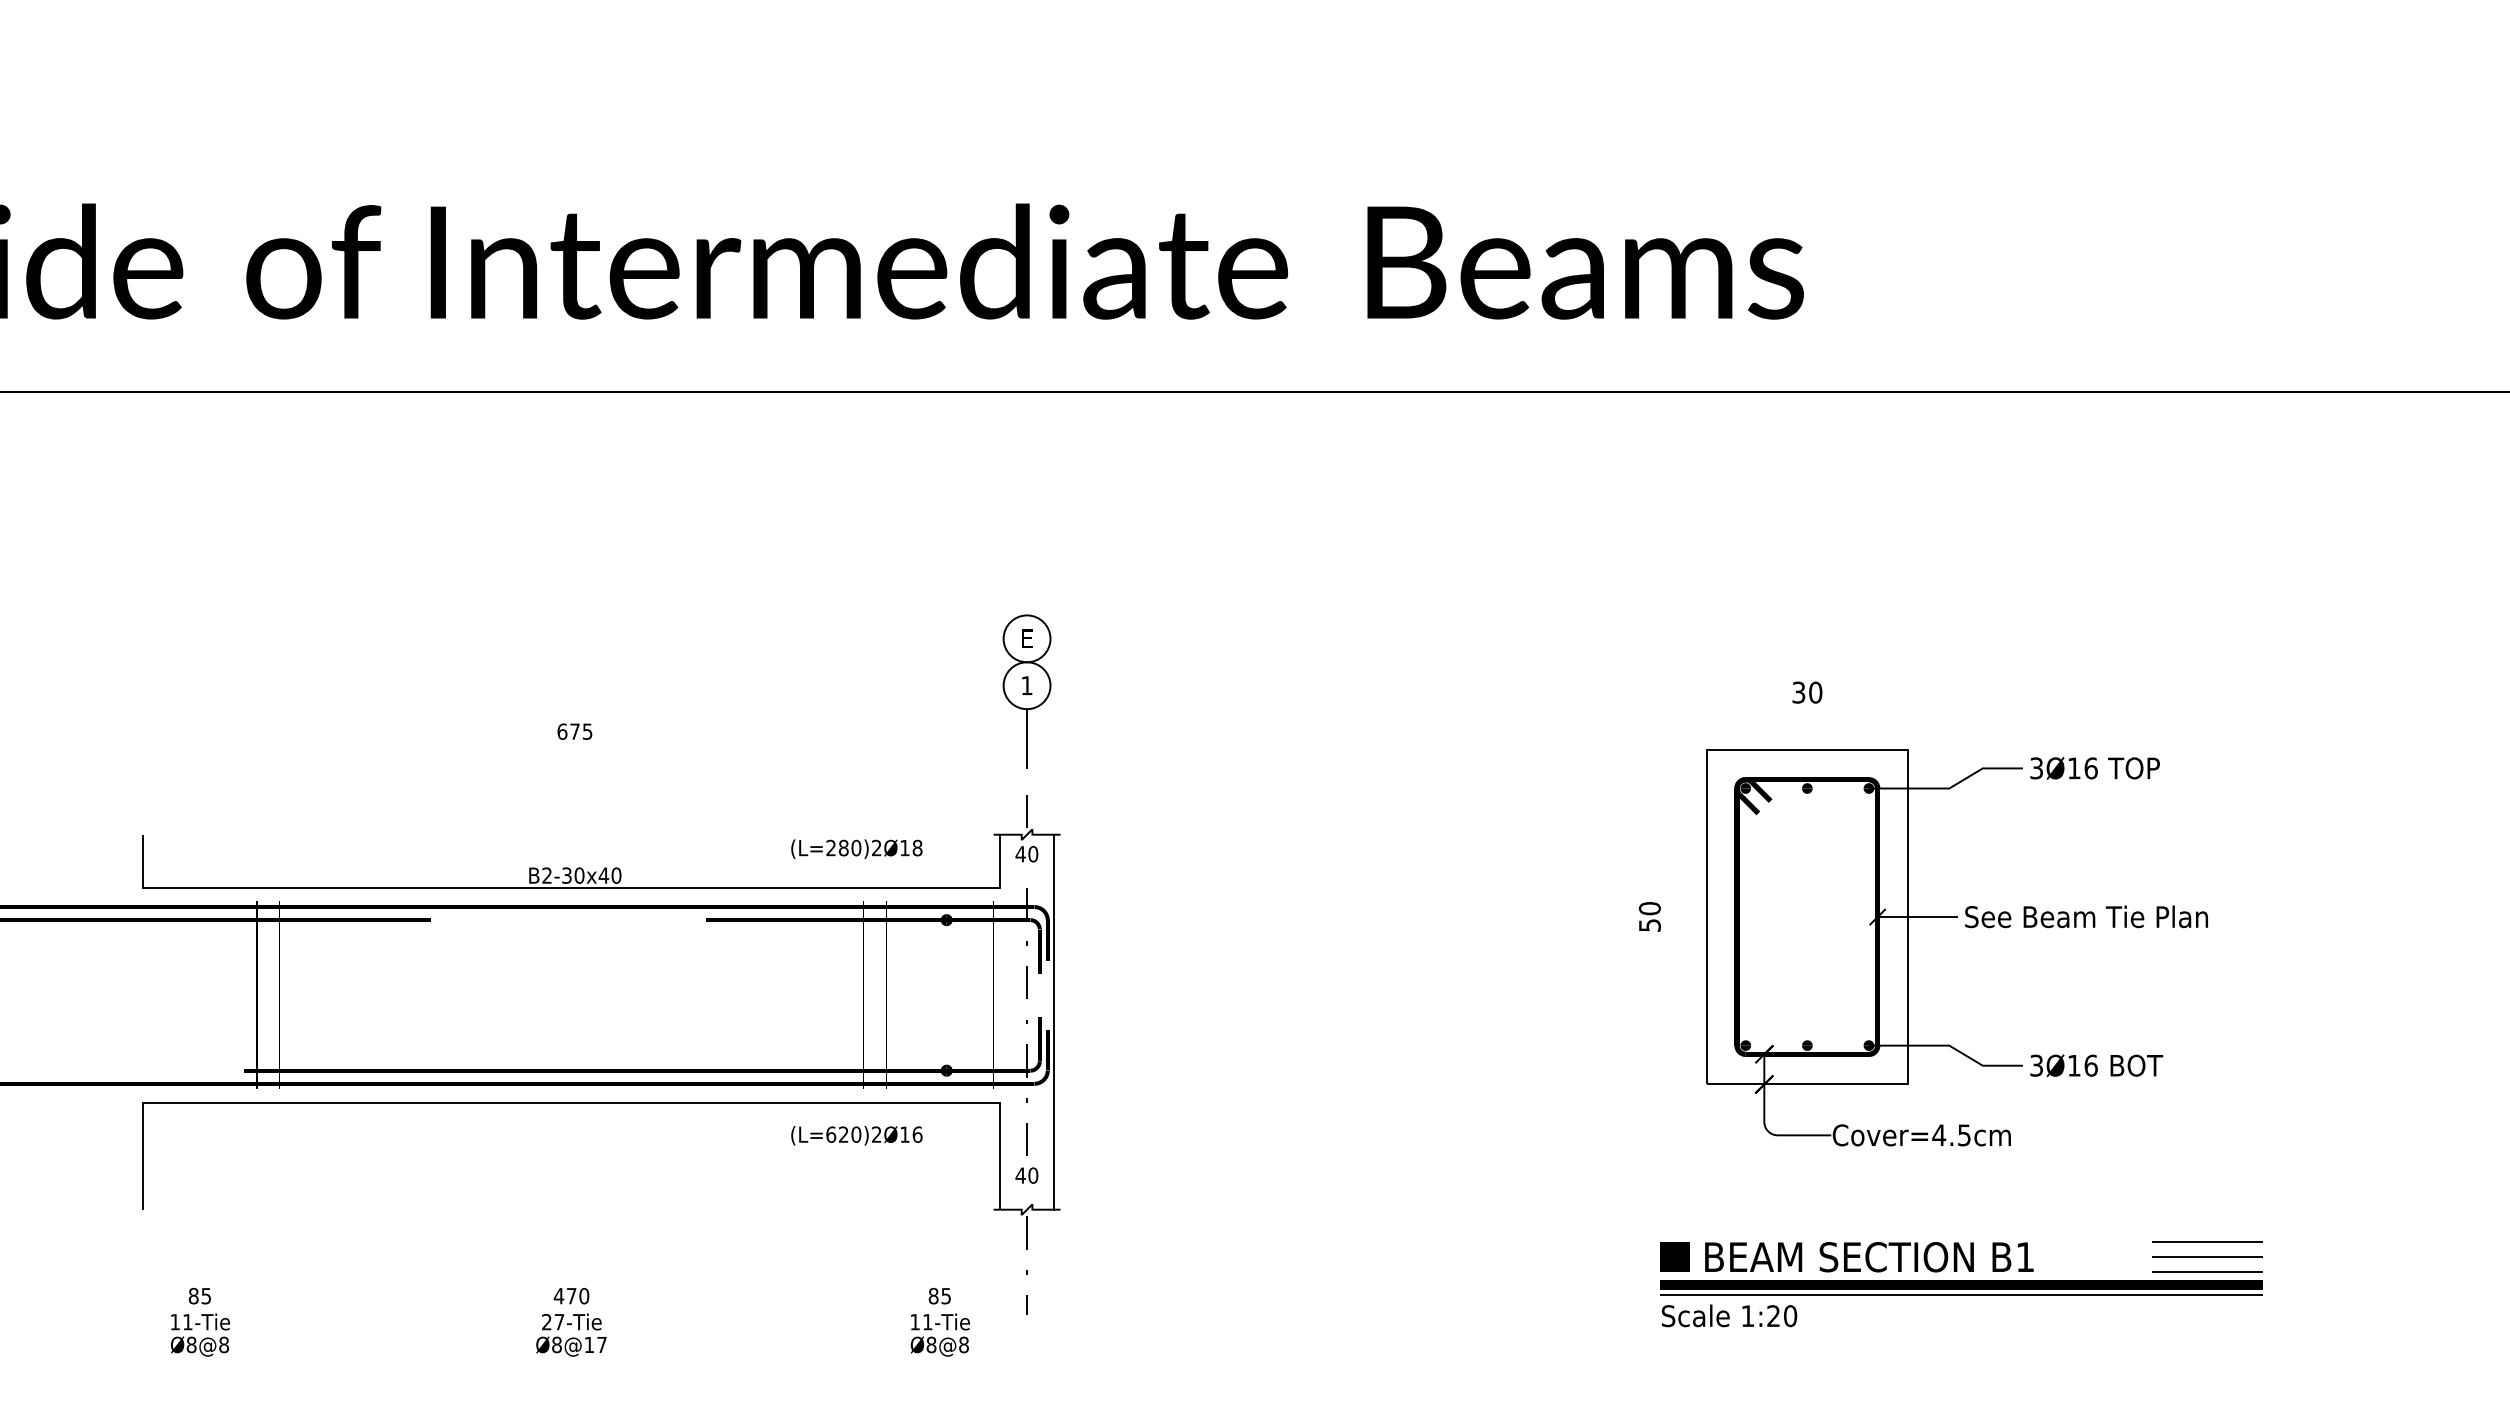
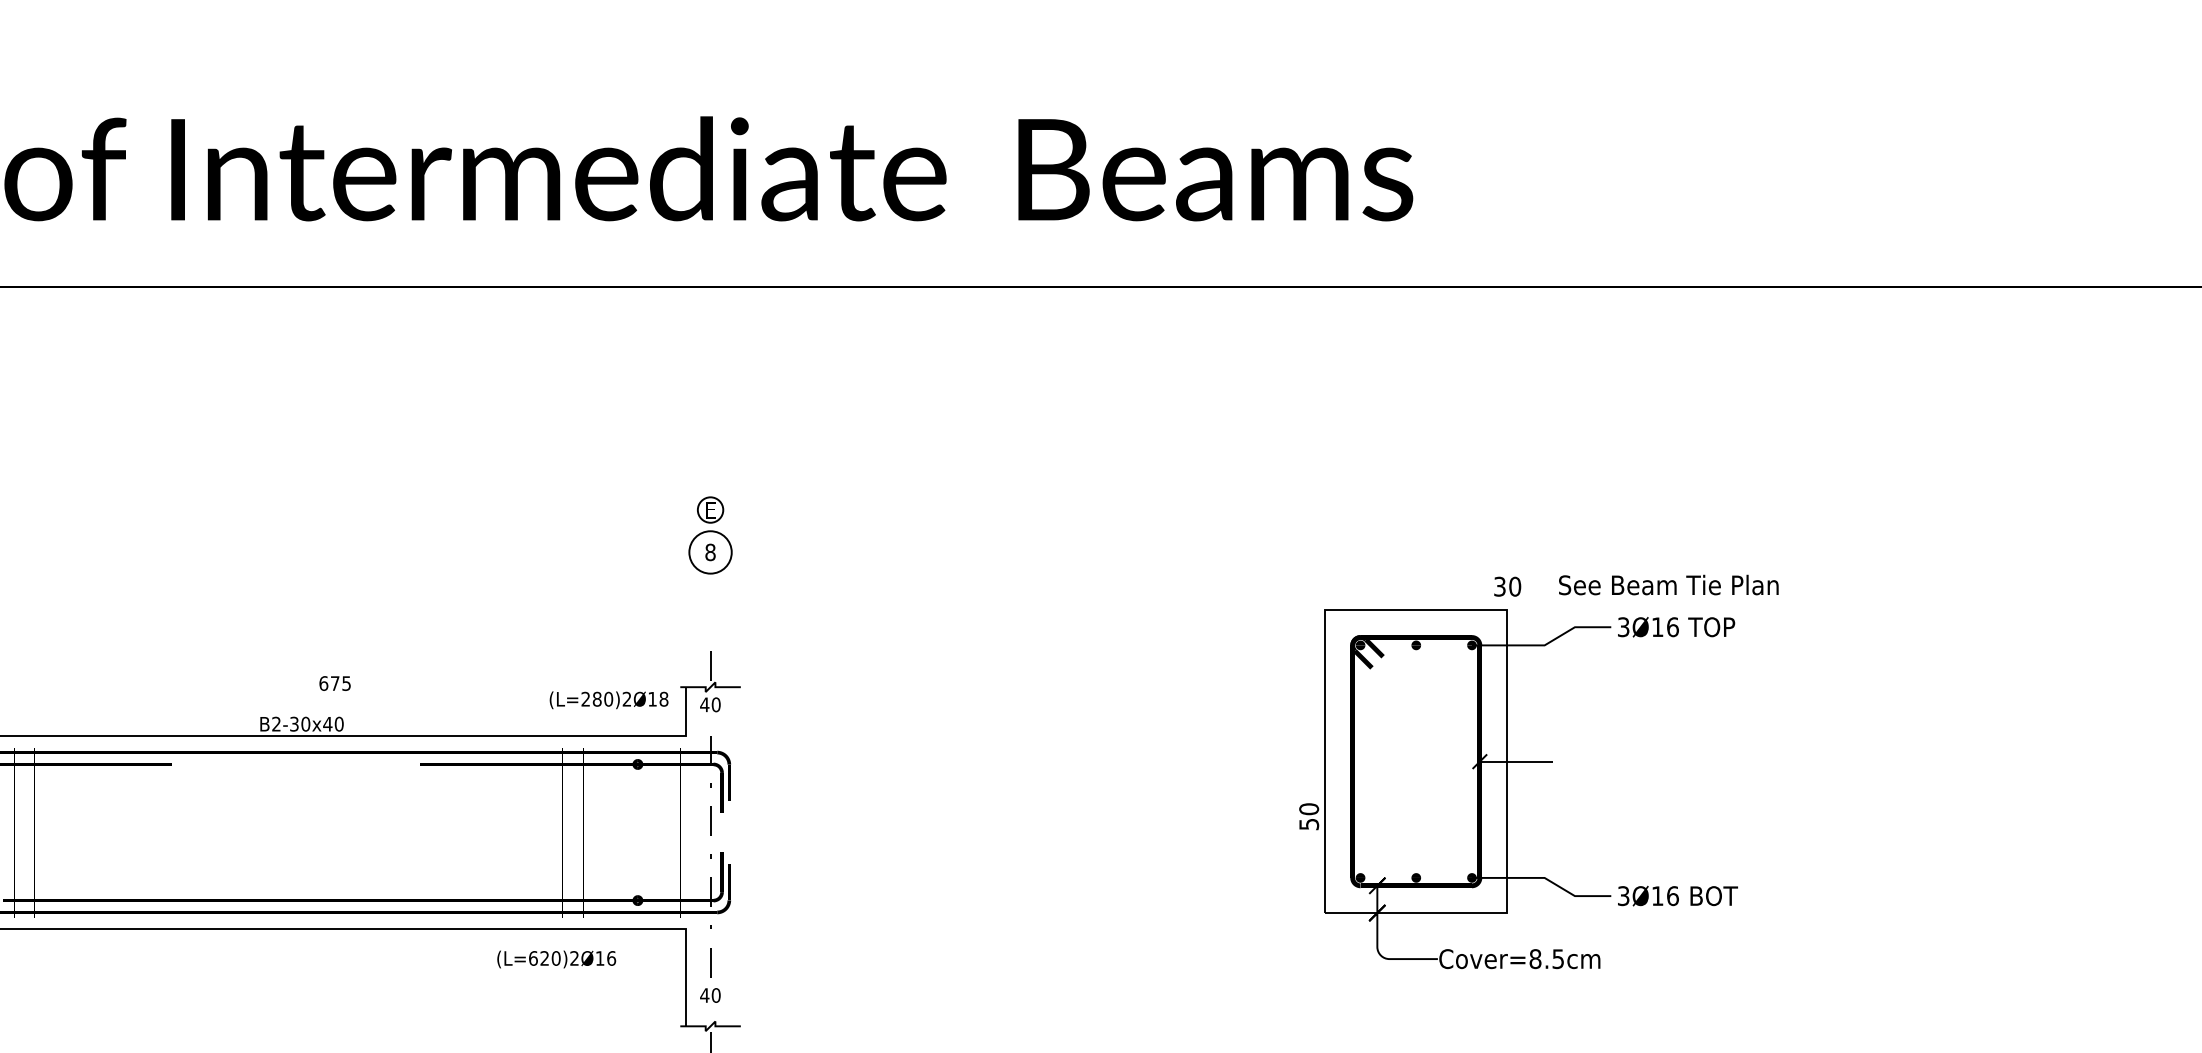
circle: (1026, 638) -> (710, 509), size x0.6
text: (1026, 685) -> (710, 552), 1 -> 8
text: (1807, 692) -> (1507, 586), moved
text: (574, 731) -> (334, 683), moved
line: (1027, 738) -> (710, 600), removed
text: (856, 848) -> (608, 699), moved
text: (1649, 916) -> (1308, 816), moved
text: (2086, 916) -> (1668, 584), moved
line: (1053, 1021) -> (734, 856), removed
text: (1939, 1135) -> (1535, 959), Cover=4.5cm -> Cover=8.5cm

